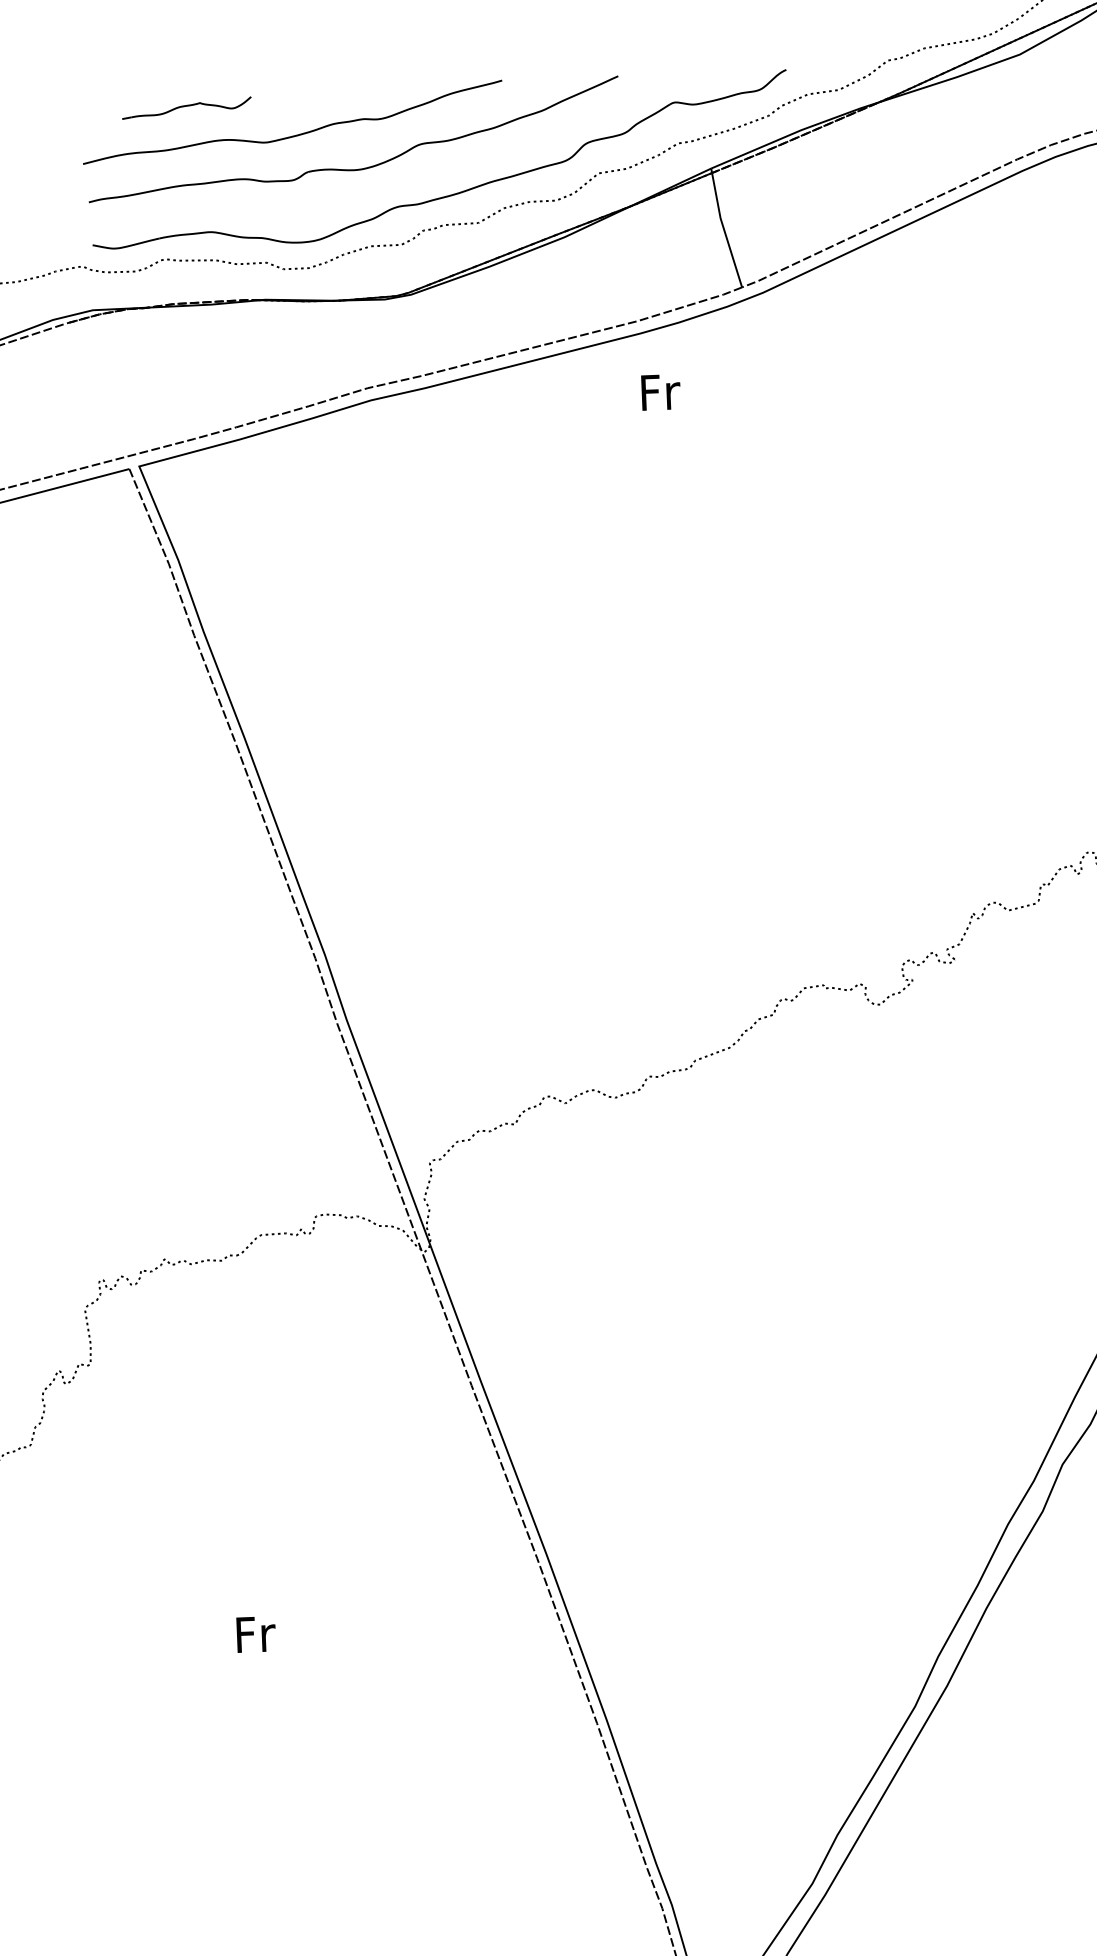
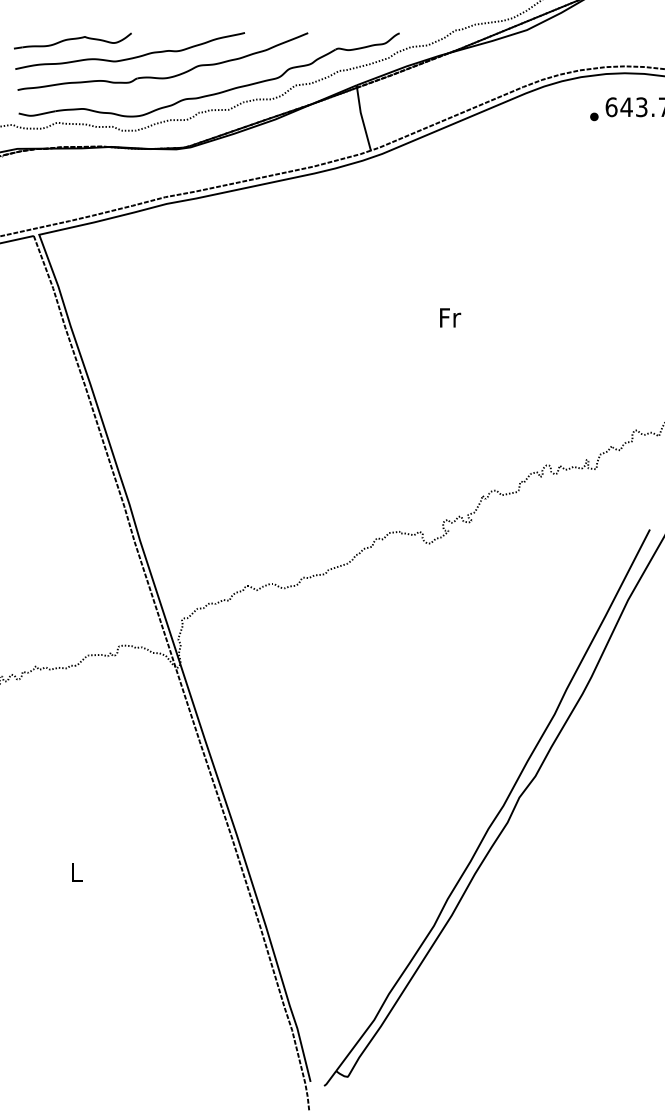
part: (186, 107) -> (72, 40), size x1.67
text: (660, 391) -> (450, 317), moved
text: (254, 1632) -> (76, 871), Fr -> L

